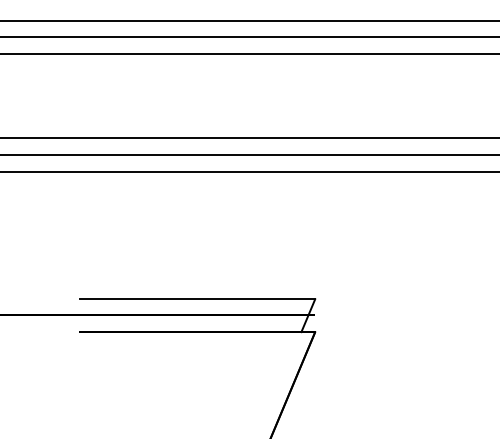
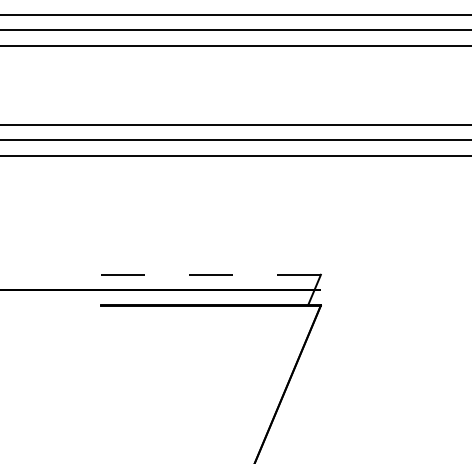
line: (196, 298) -> (210, 274), solid -> dashed

